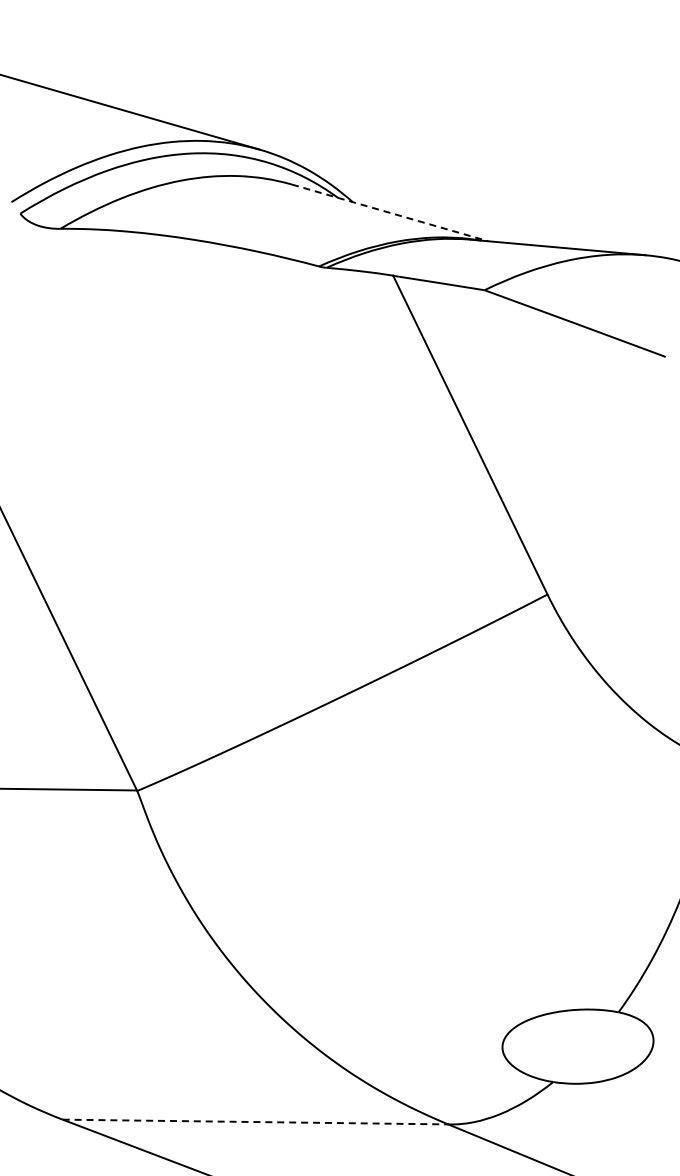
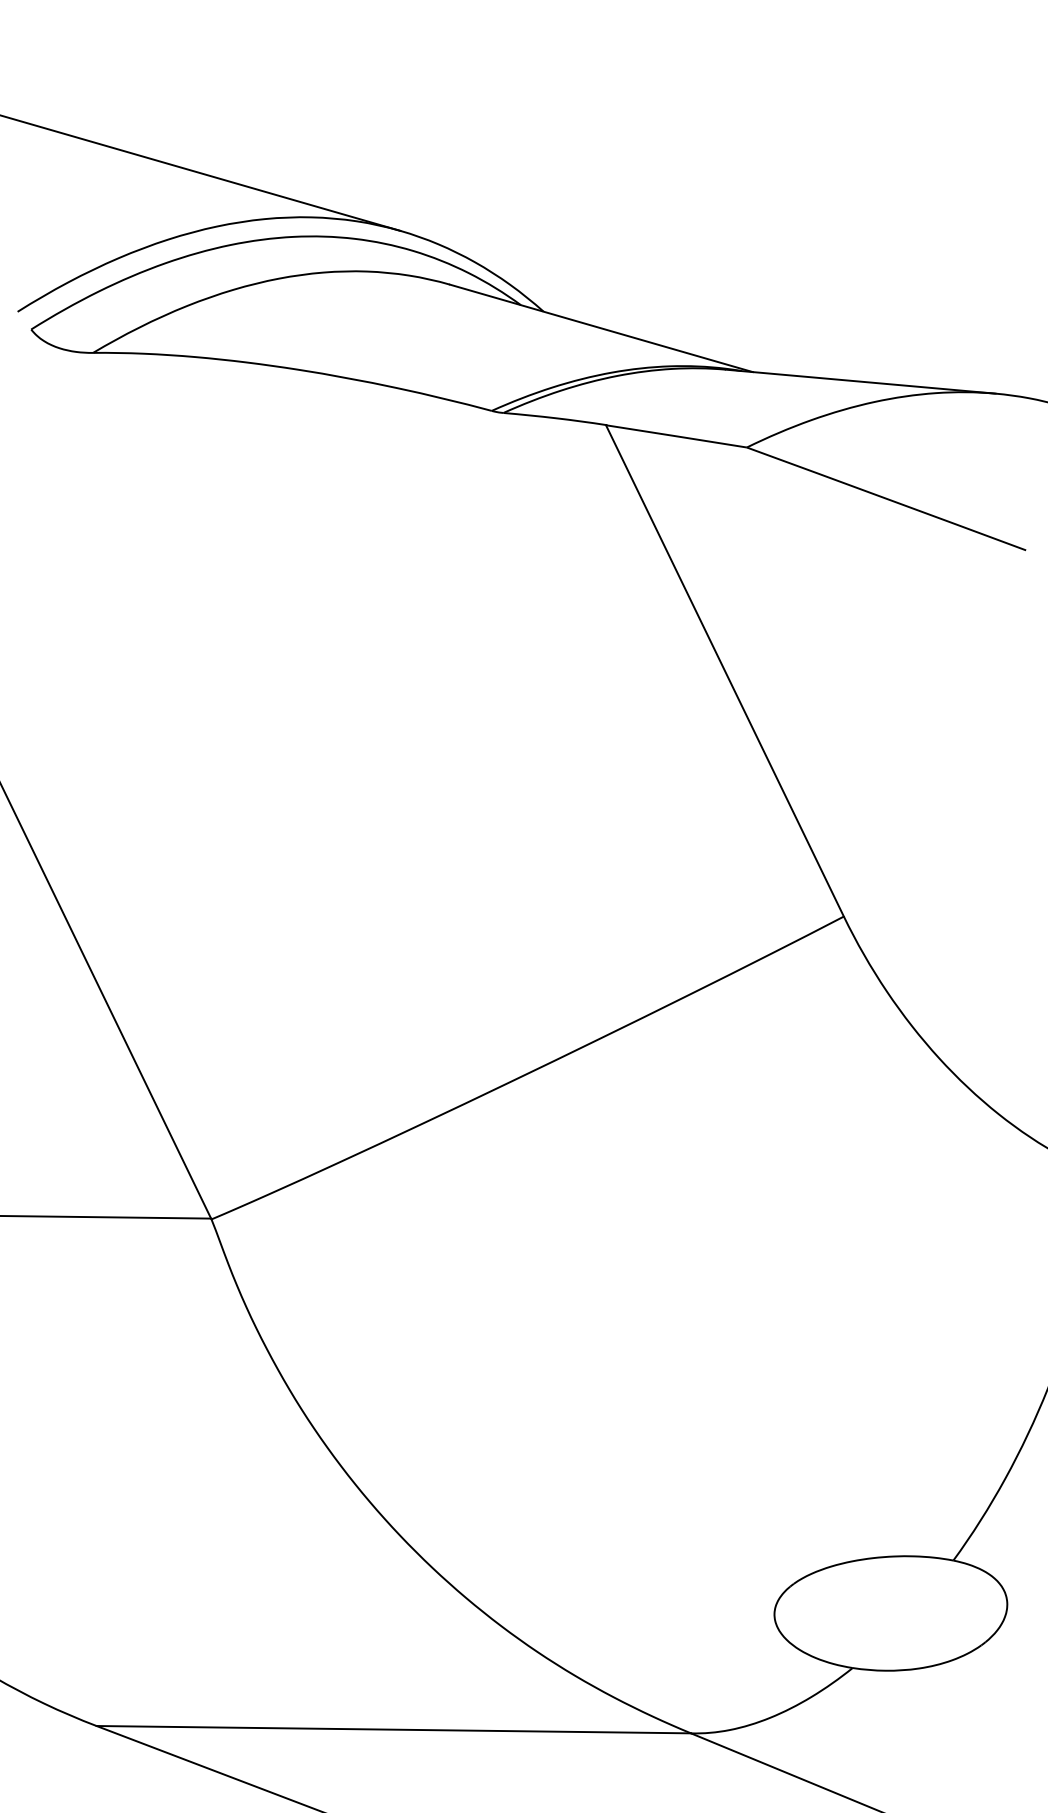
line: (390, 213) -> (601, 329), dashed -> solid
line: (255, 1122) -> (393, 1730), dashed -> solid

